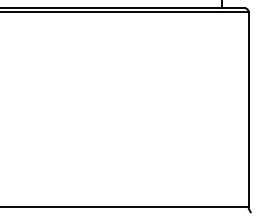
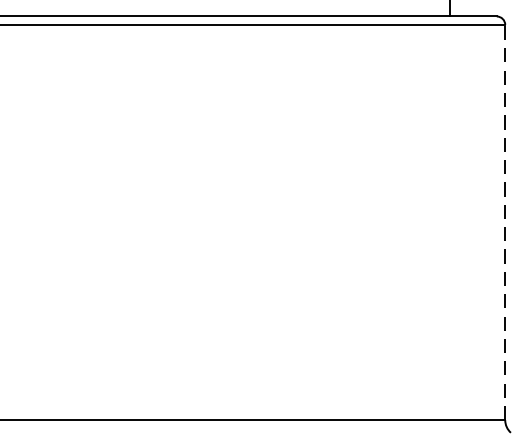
line: (248, 109) -> (504, 222), solid -> dashed

